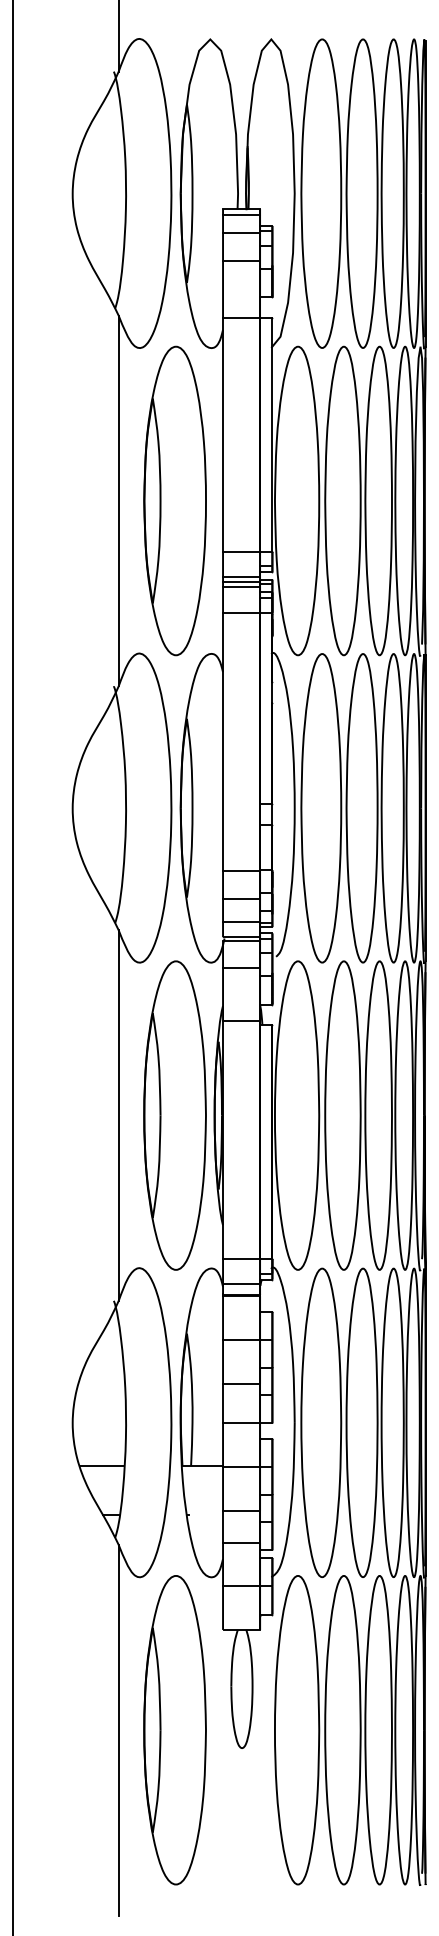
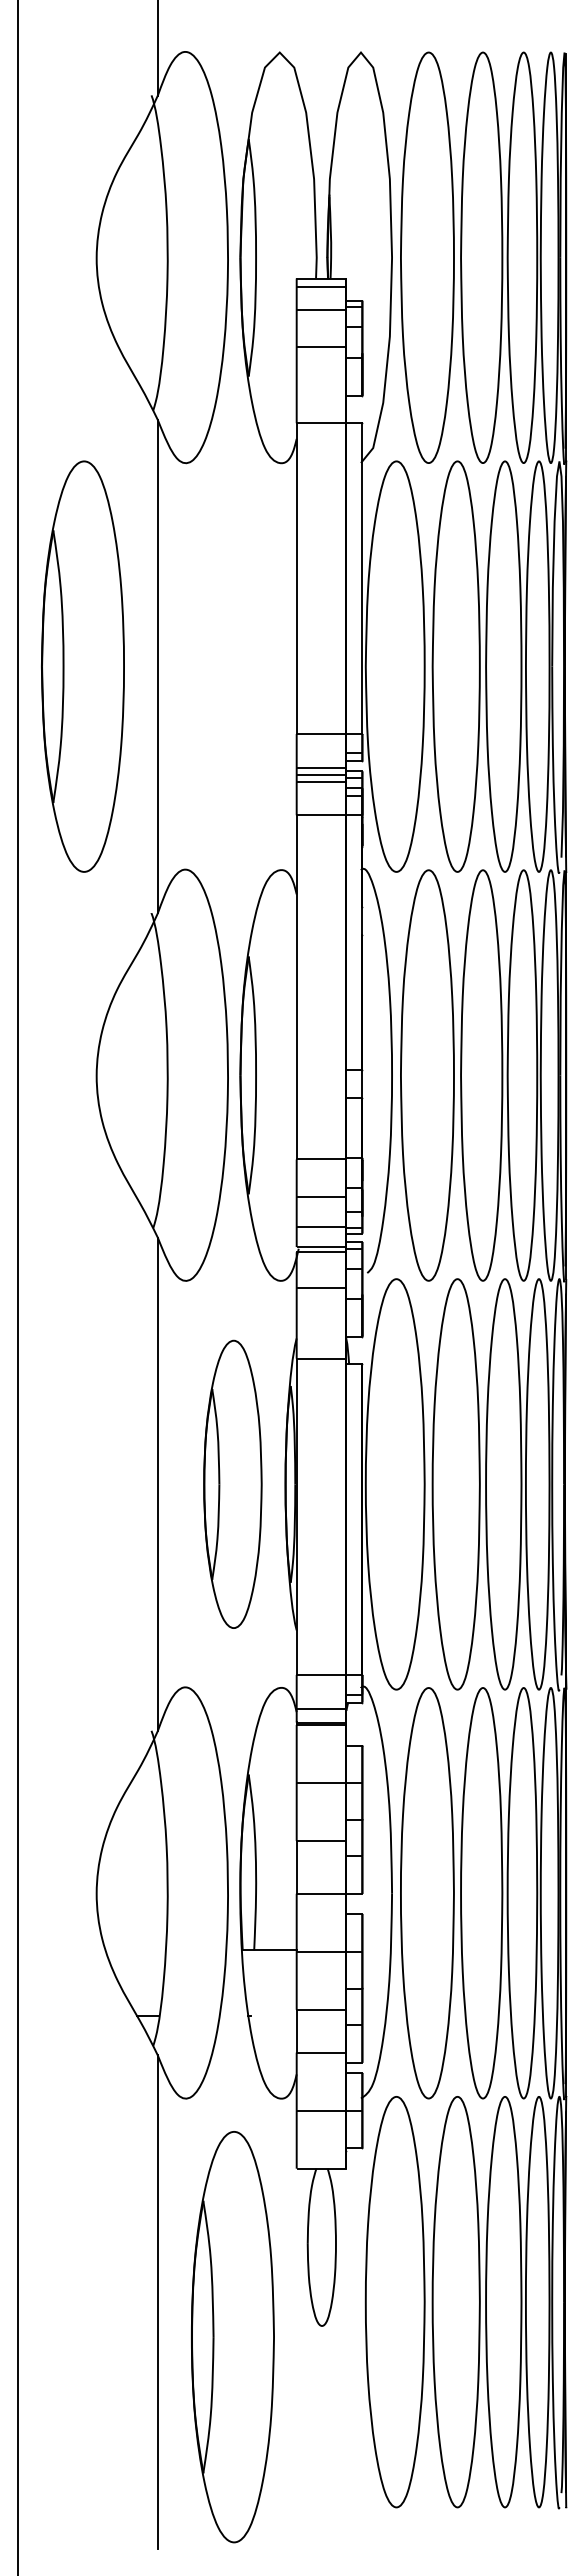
part: (174, 500) -> (82, 666), moved
part: (174, 1115) -> (232, 1484), size x0.7
line: (101, 1465) -> (135, 1950), removed
part: (174, 1730) -> (232, 2337), moved

